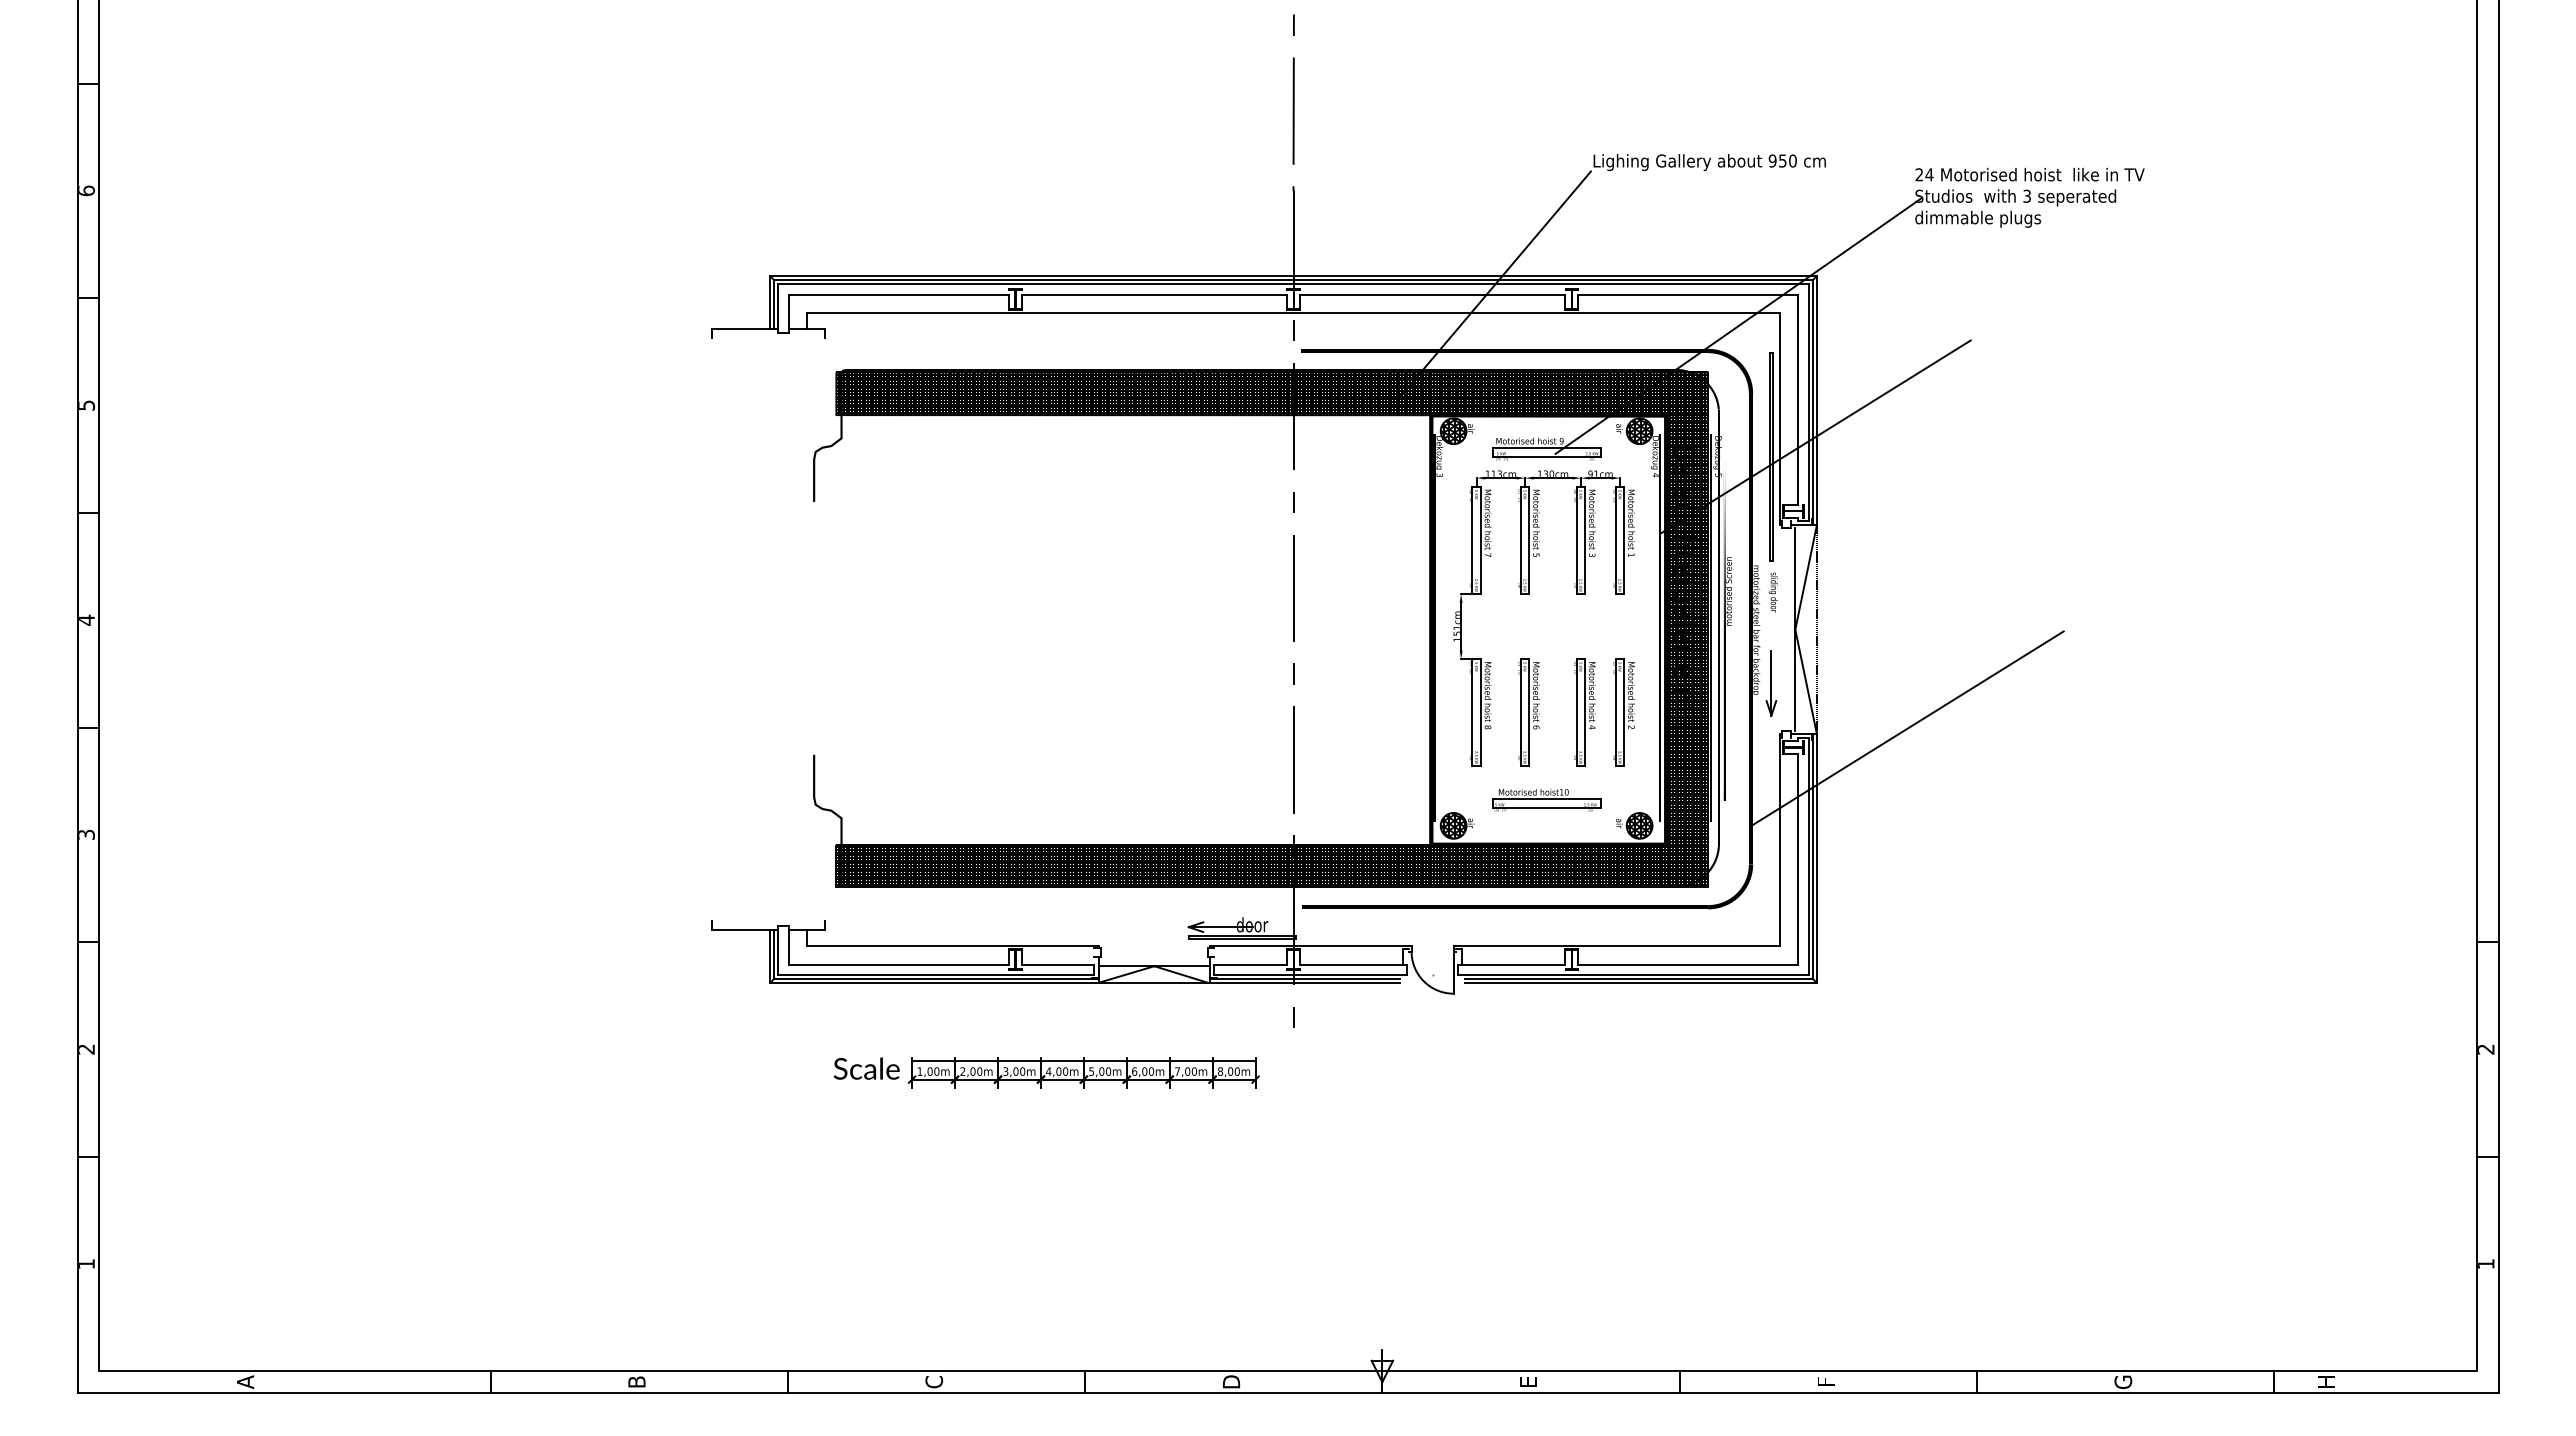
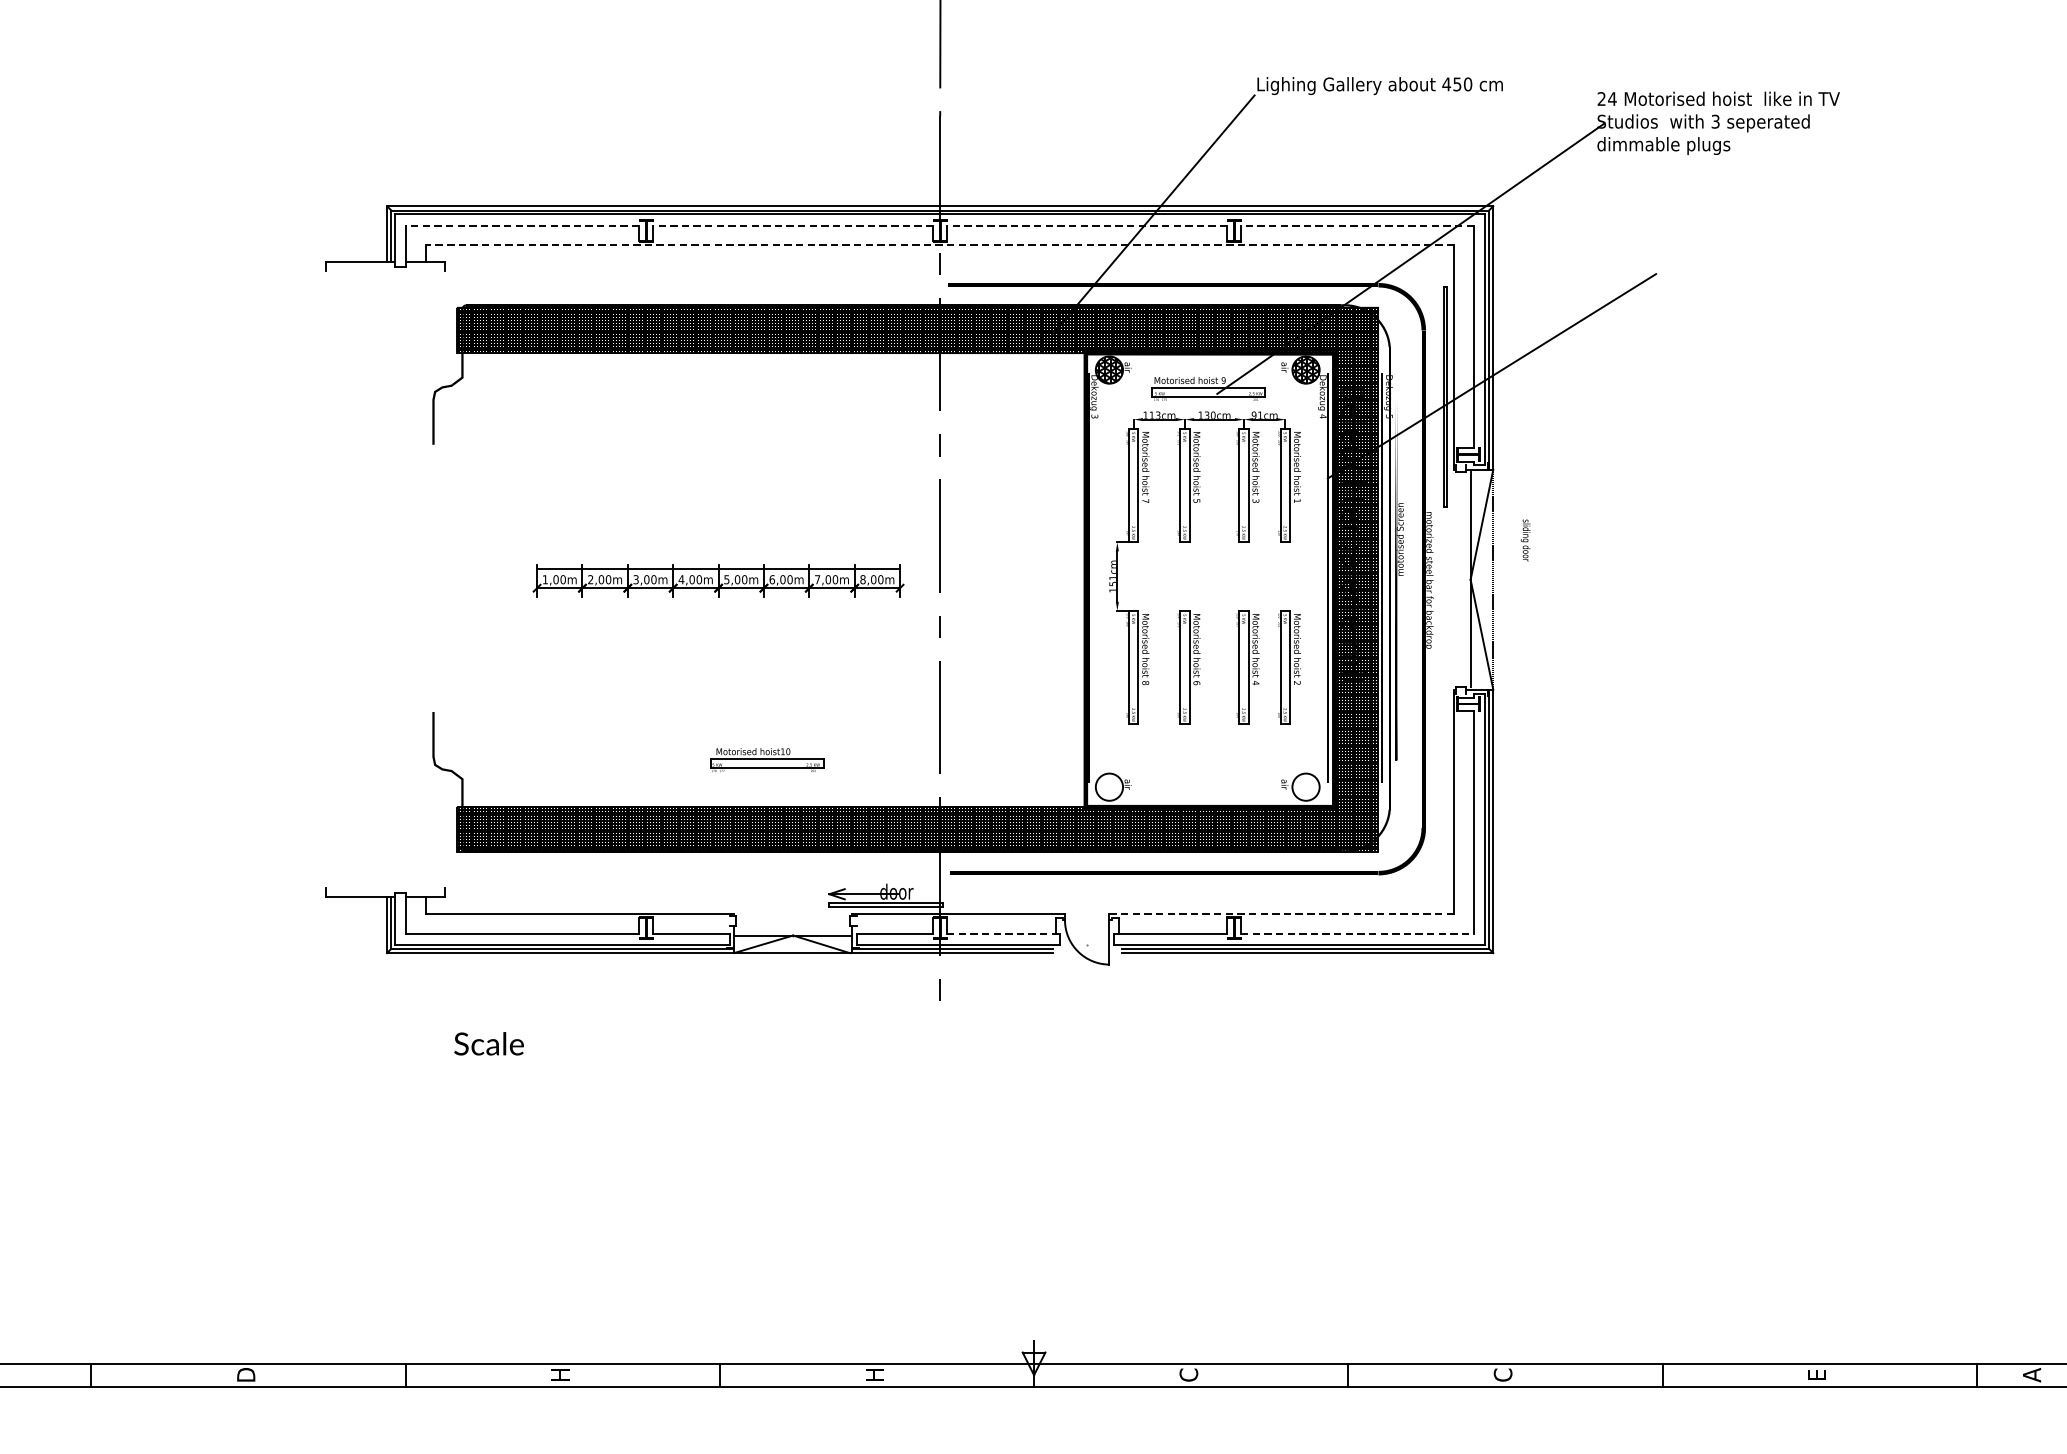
text: (1772, 160) -> (1446, 83), 950 -> 450
line: (898, 294) -> (522, 225), solid -> dashed
line: (1154, 294) -> (793, 225), solid -> dashed
line: (1432, 294) -> (1087, 225), solid -> dashed
line: (1687, 294) -> (1356, 225), solid -> dashed
line: (1293, 313) -> (940, 245), solid -> dashed
text: (1772, 592) -> (1524, 540), moved
part: (1771, 683) -> (1445, 636), removed
line: (1908, 727) -> (1590, 683), removed
part: (1546, 800) -> (766, 760), moved
hatch: (1453, 825) -> (1109, 786), removed
hatch: (1639, 825) -> (1305, 786), removed
line: (1617, 946) -> (1282, 914), solid -> dashed
line: (1353, 964) -> (1003, 933), solid -> dashed
line: (1688, 964) -> (1357, 933), solid -> dashed
part: (1083, 1072) -> (718, 580), moved
text: (636, 1381) -> (245, 1374), B -> D
text: (1231, 1381) -> (874, 1374), D -> H
text: (2326, 1381) -> (2032, 1374), H -> A
text: (934, 1382) -> (560, 1375), C -> H
text: (1528, 1382) -> (1188, 1375), E -> C
text: (1825, 1382) -> (1502, 1375), F -> C
text: (2123, 1382) -> (1817, 1375), G -> E

